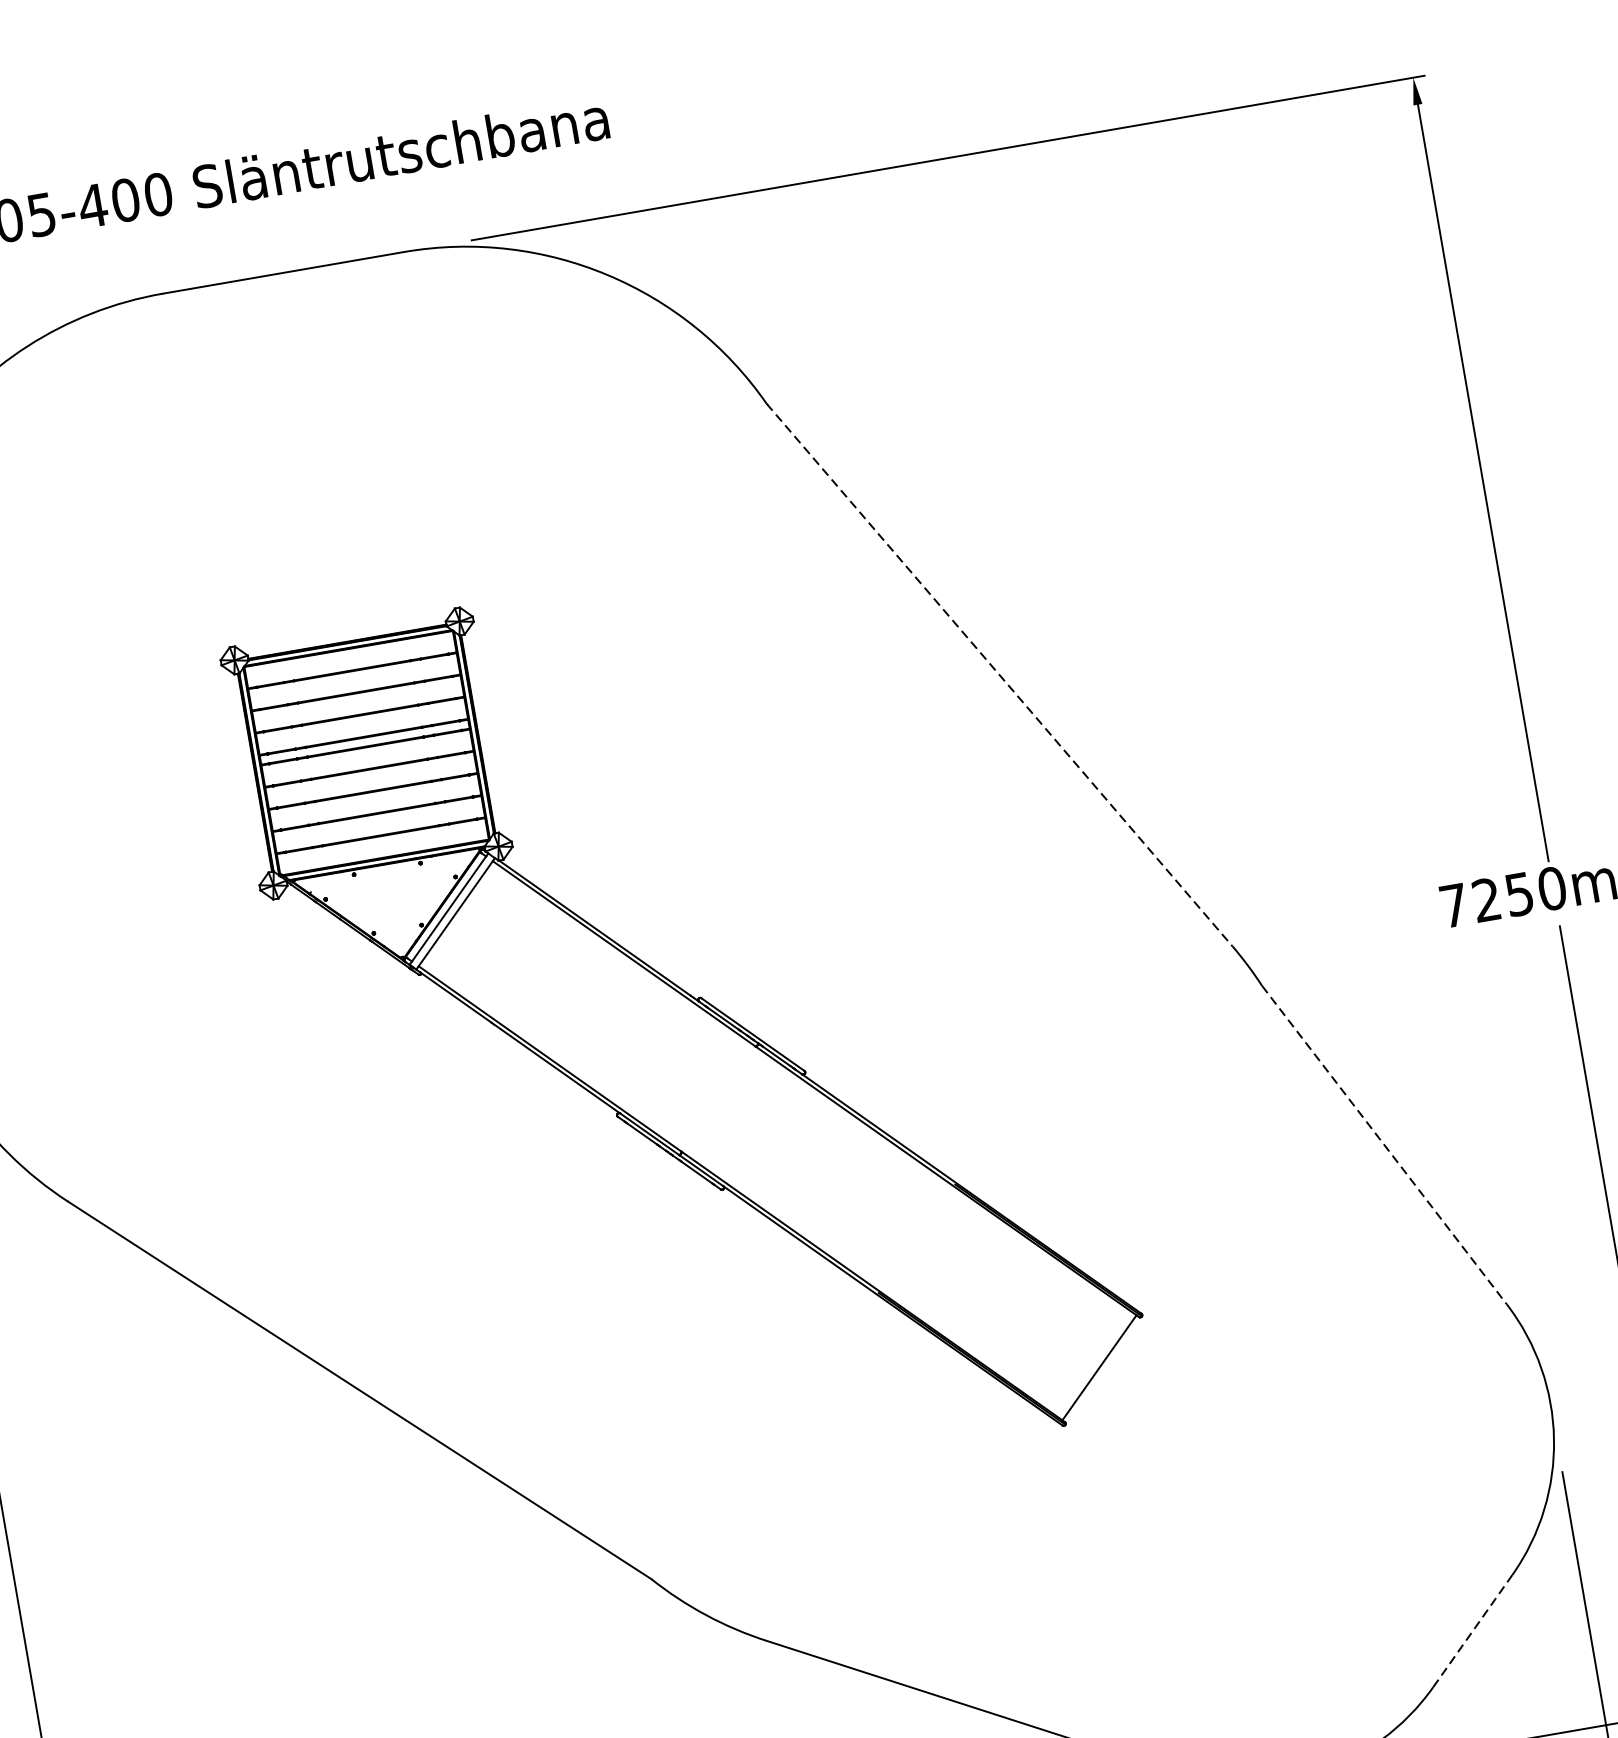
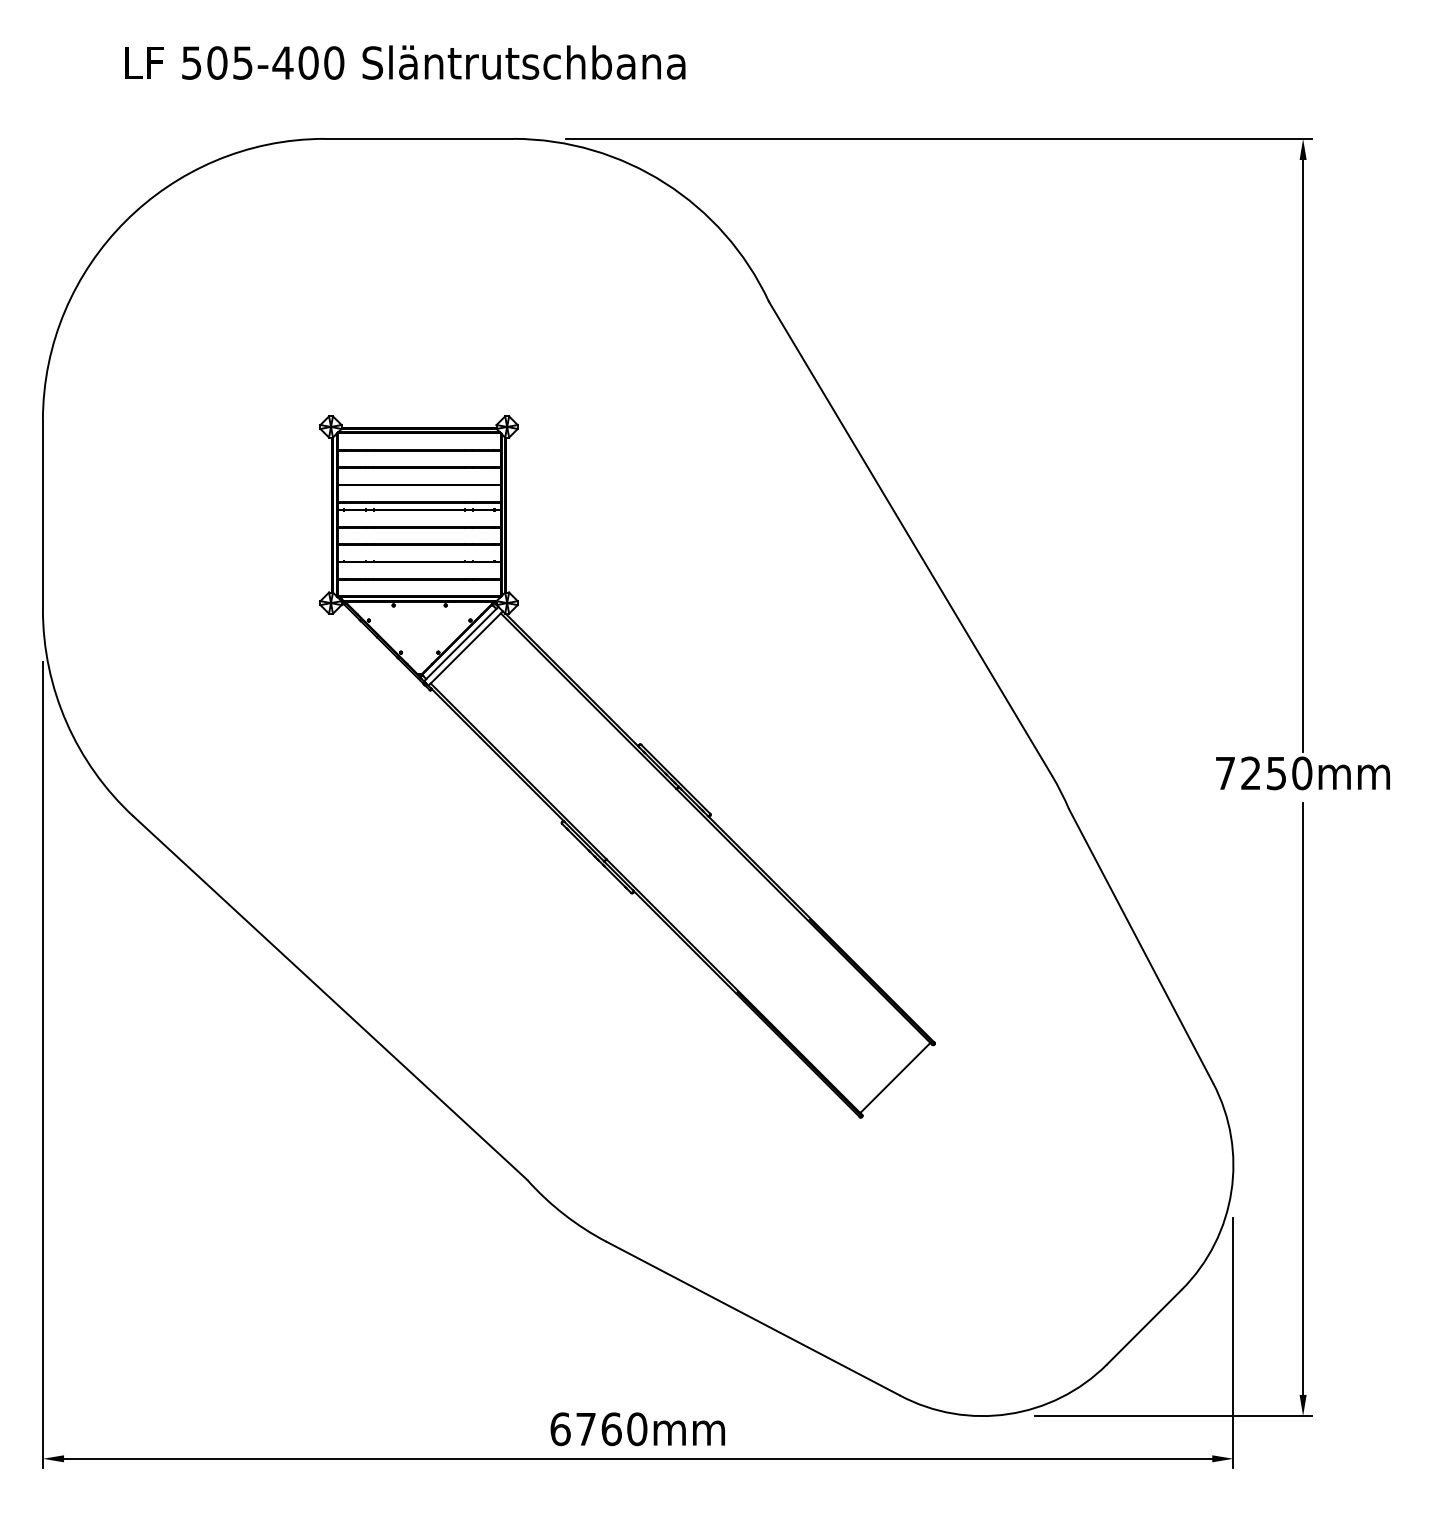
line: (999, 675) -> (910, 538), dashed -> solid
line: (1385, 1145) -> (1141, 946), dashed -> solid
line: (1472, 1631) -> (1144, 1327), dashed -> solid

